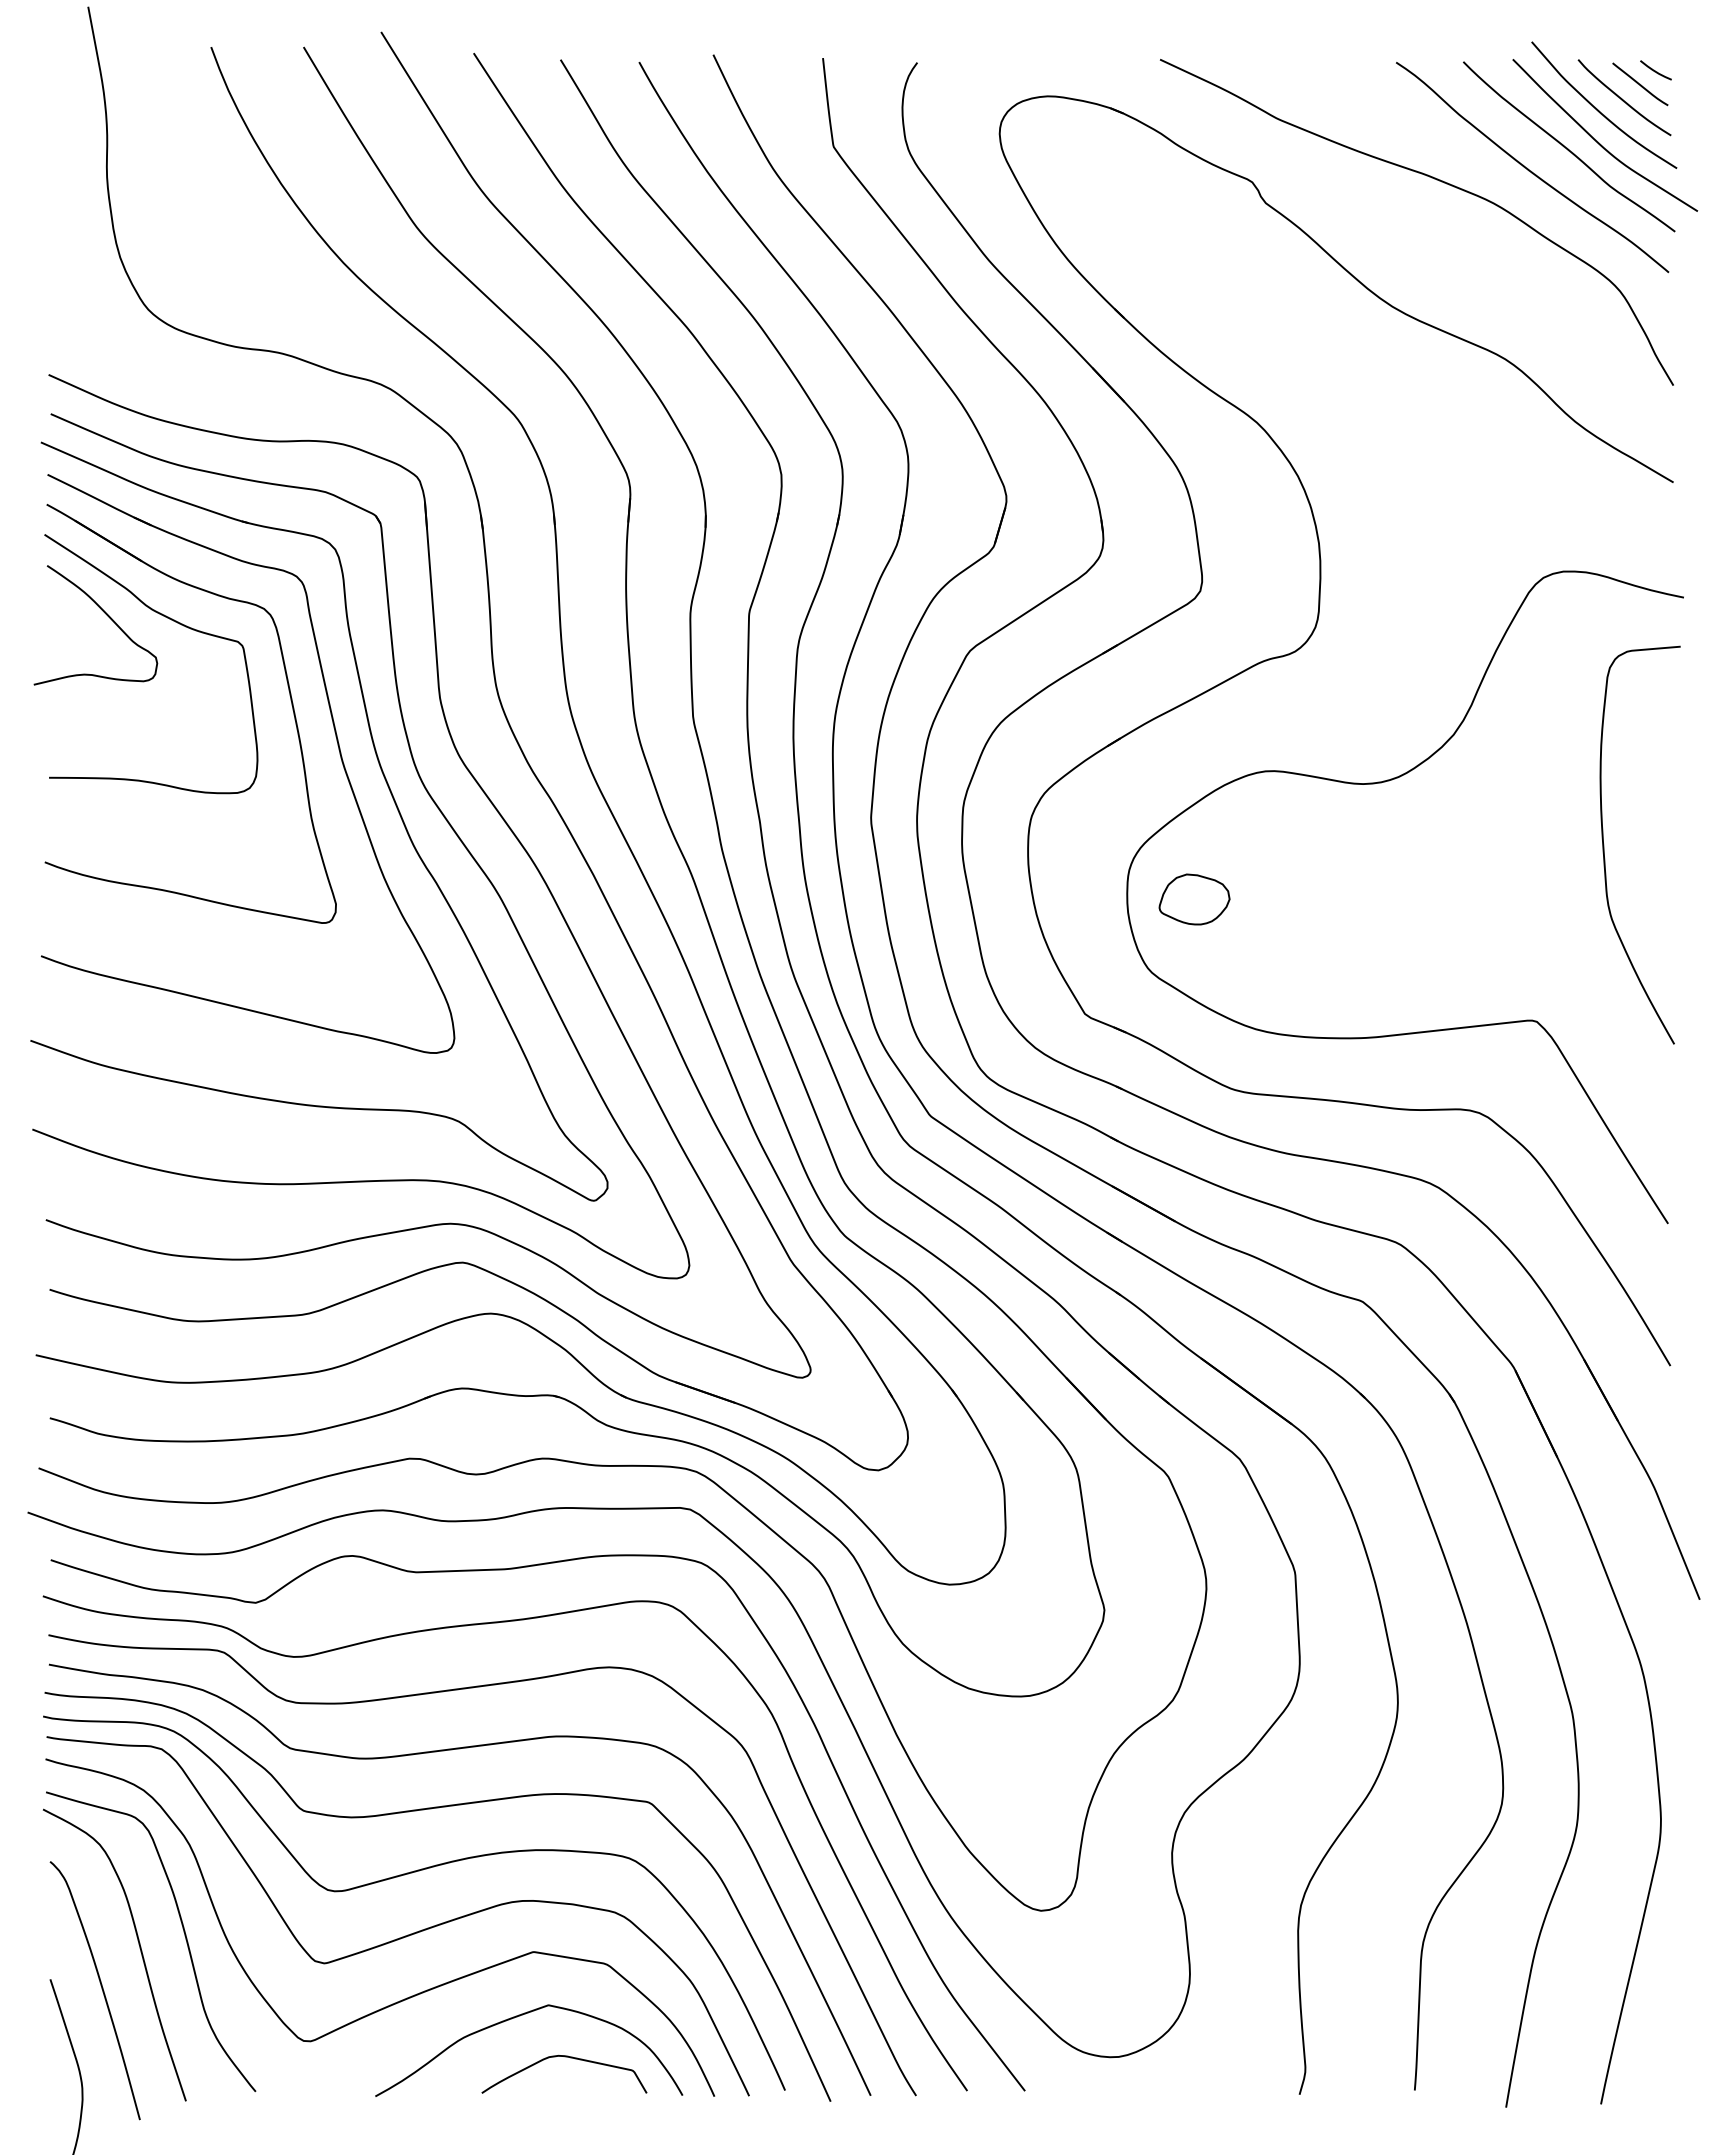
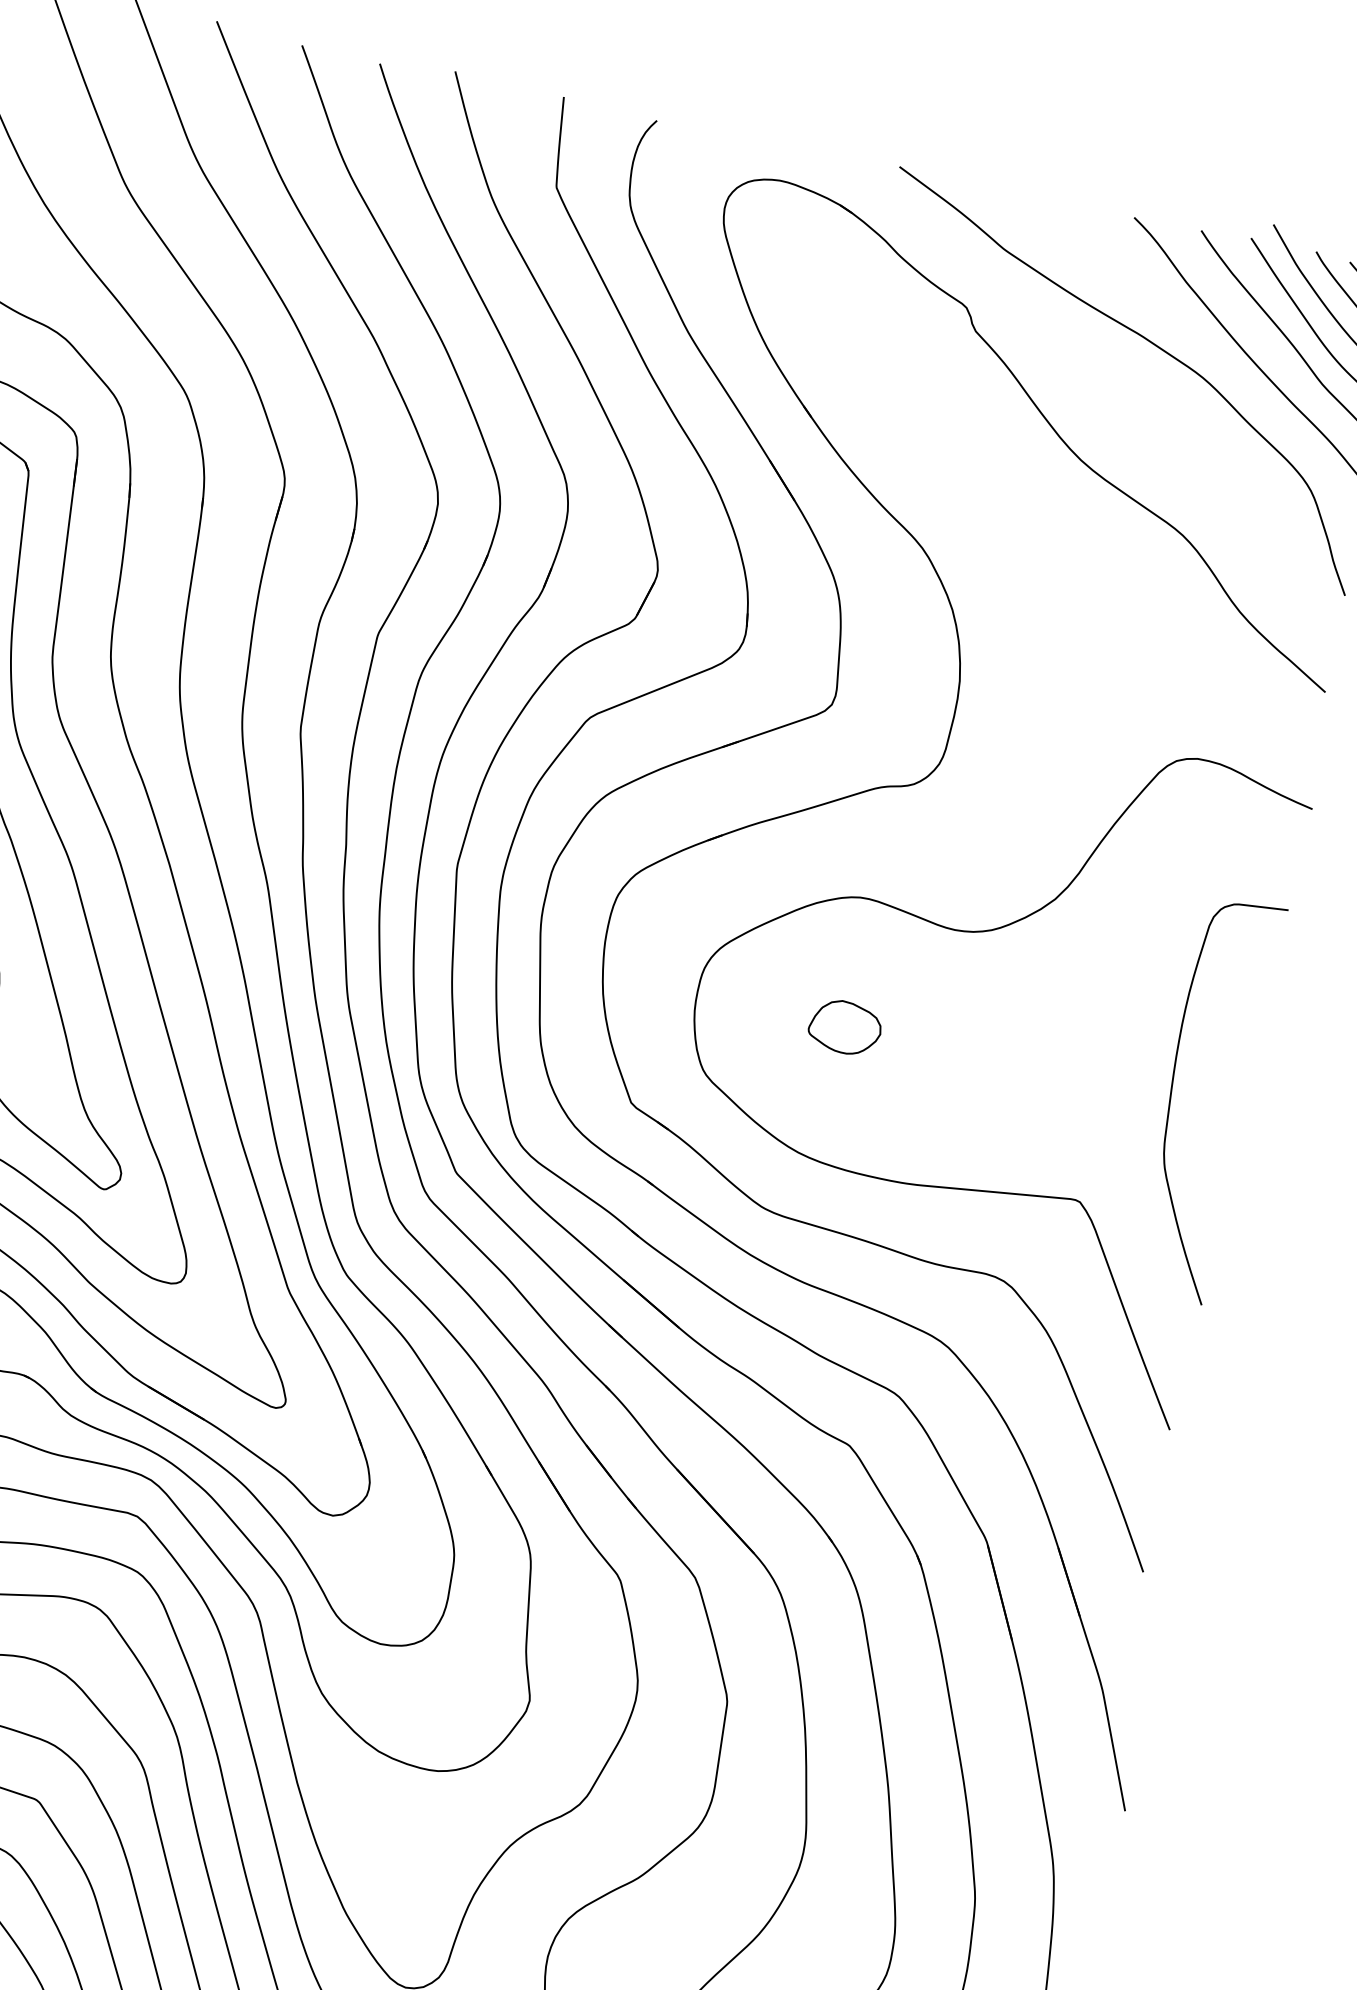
curve: (1604, 844) -> (1172, 1091), moved
part: (1194, 899) -> (845, 1027), moved

